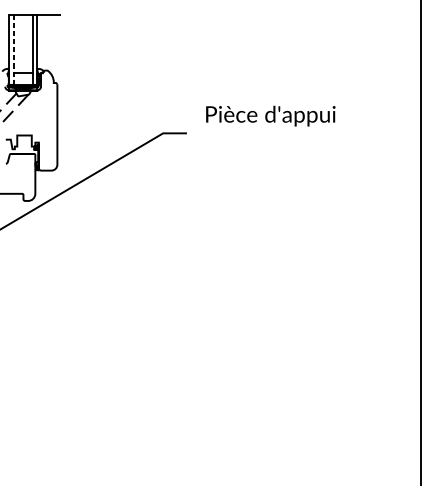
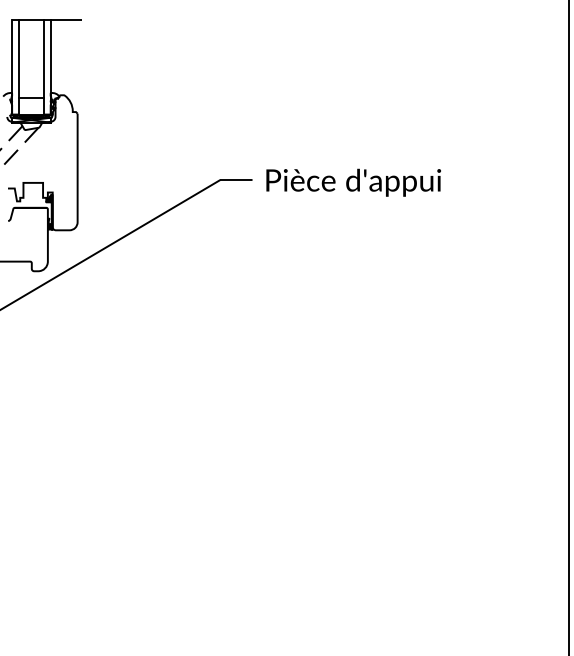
line: (13, 49) -> (18, 66), dashed -> solid
text: (270, 115) -> (353, 182), moved

